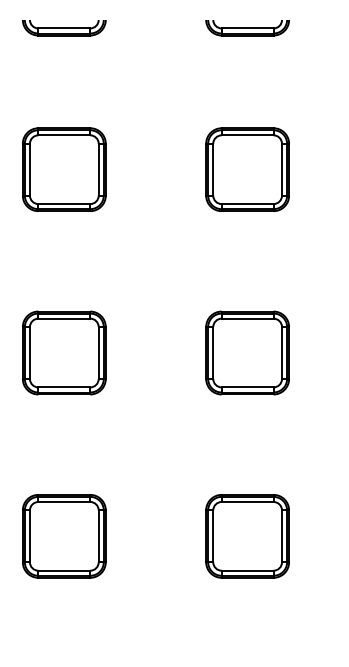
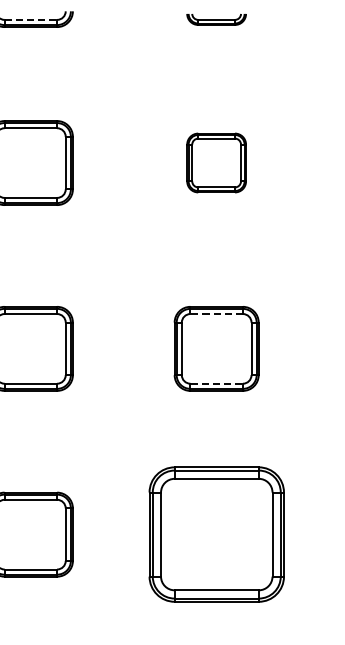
line: (64, 28) -> (31, 19), solid -> dashed
part: (247, 28) -> (216, 19), size x0.7
part: (247, 169) -> (216, 162), size x0.7
line: (247, 318) -> (216, 313), solid -> dashed
line: (247, 387) -> (216, 383), solid -> dashed
part: (247, 536) -> (216, 534), size x1.6

